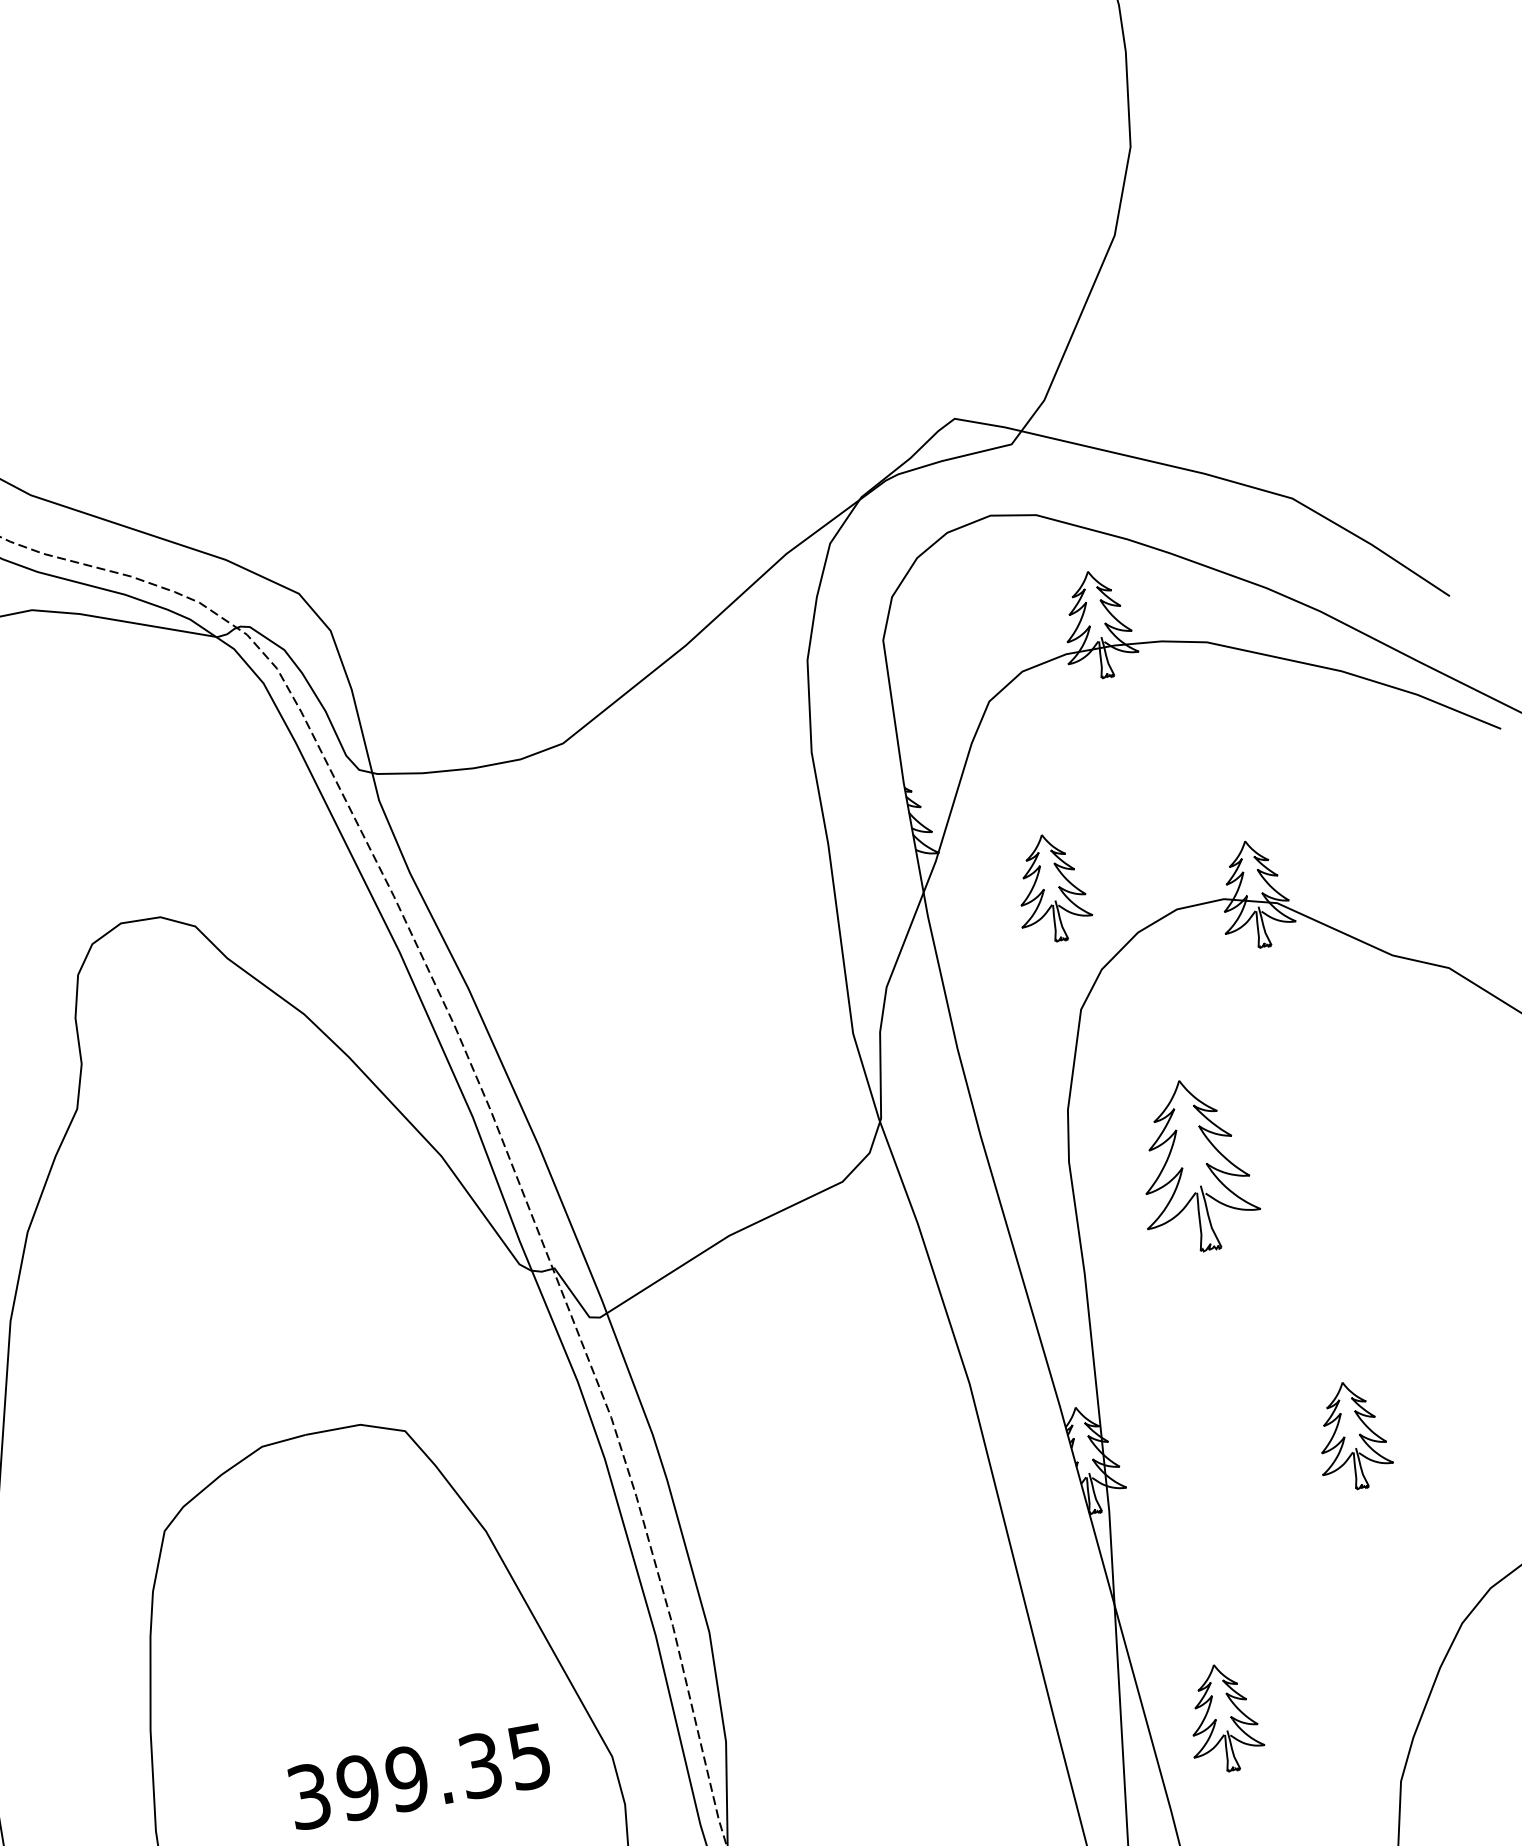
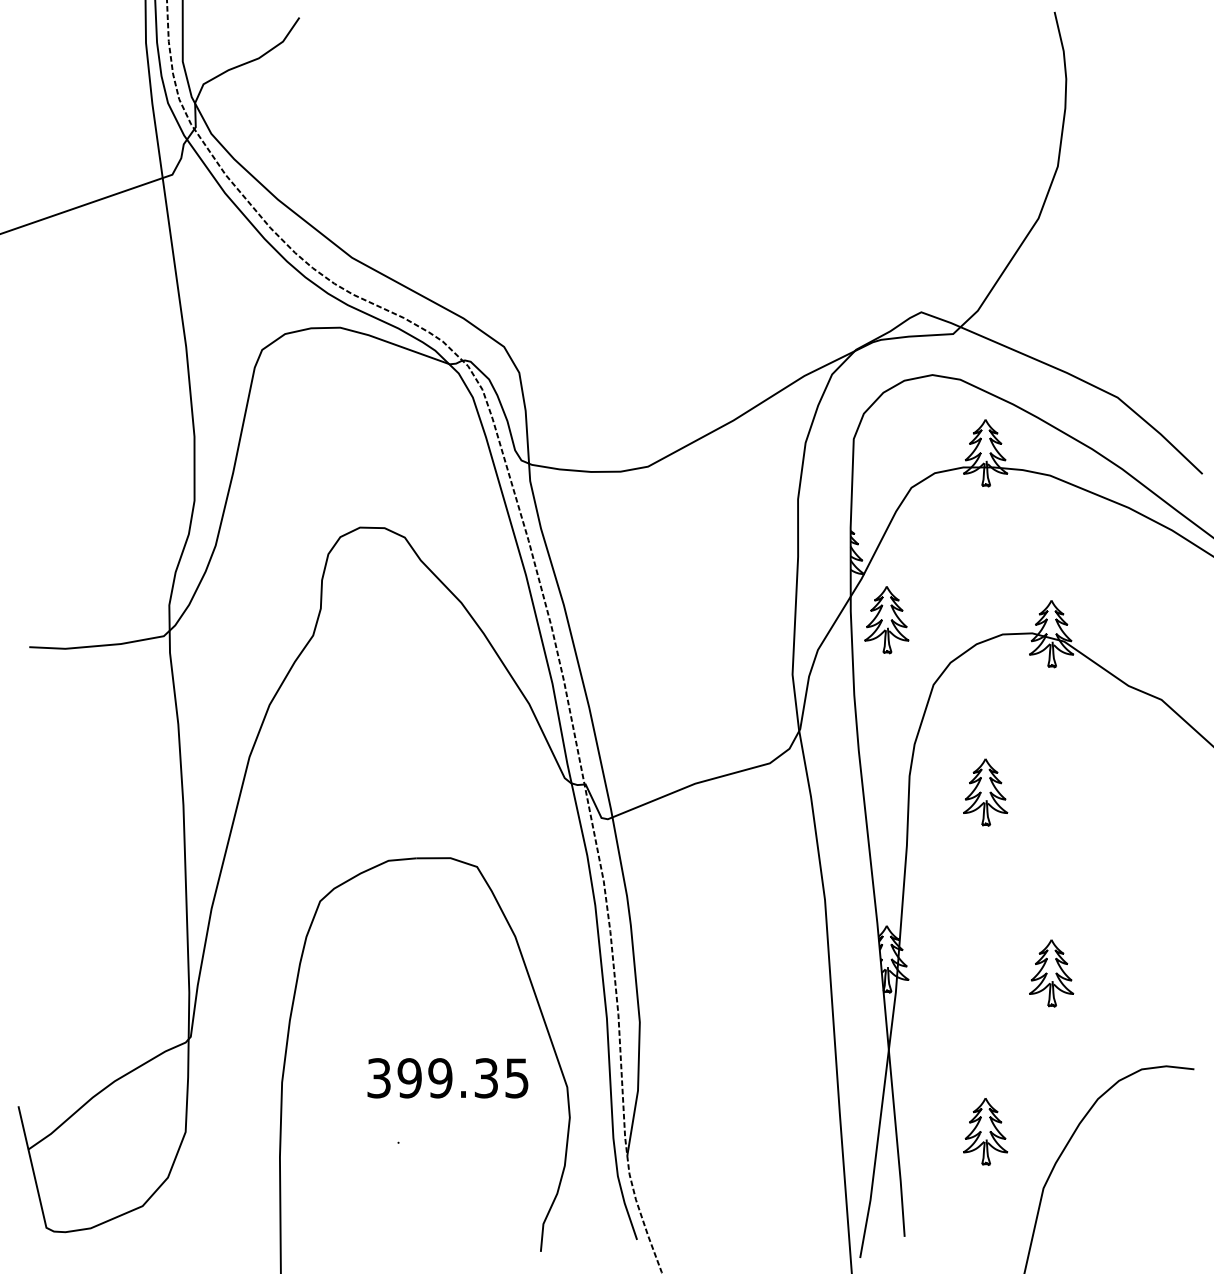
part: (1051, 889) -> (886, 620), moved
part: (1194, 1166) -> (985, 792), size x0.62
part: (1223, 1718) -> (985, 1131), moved

